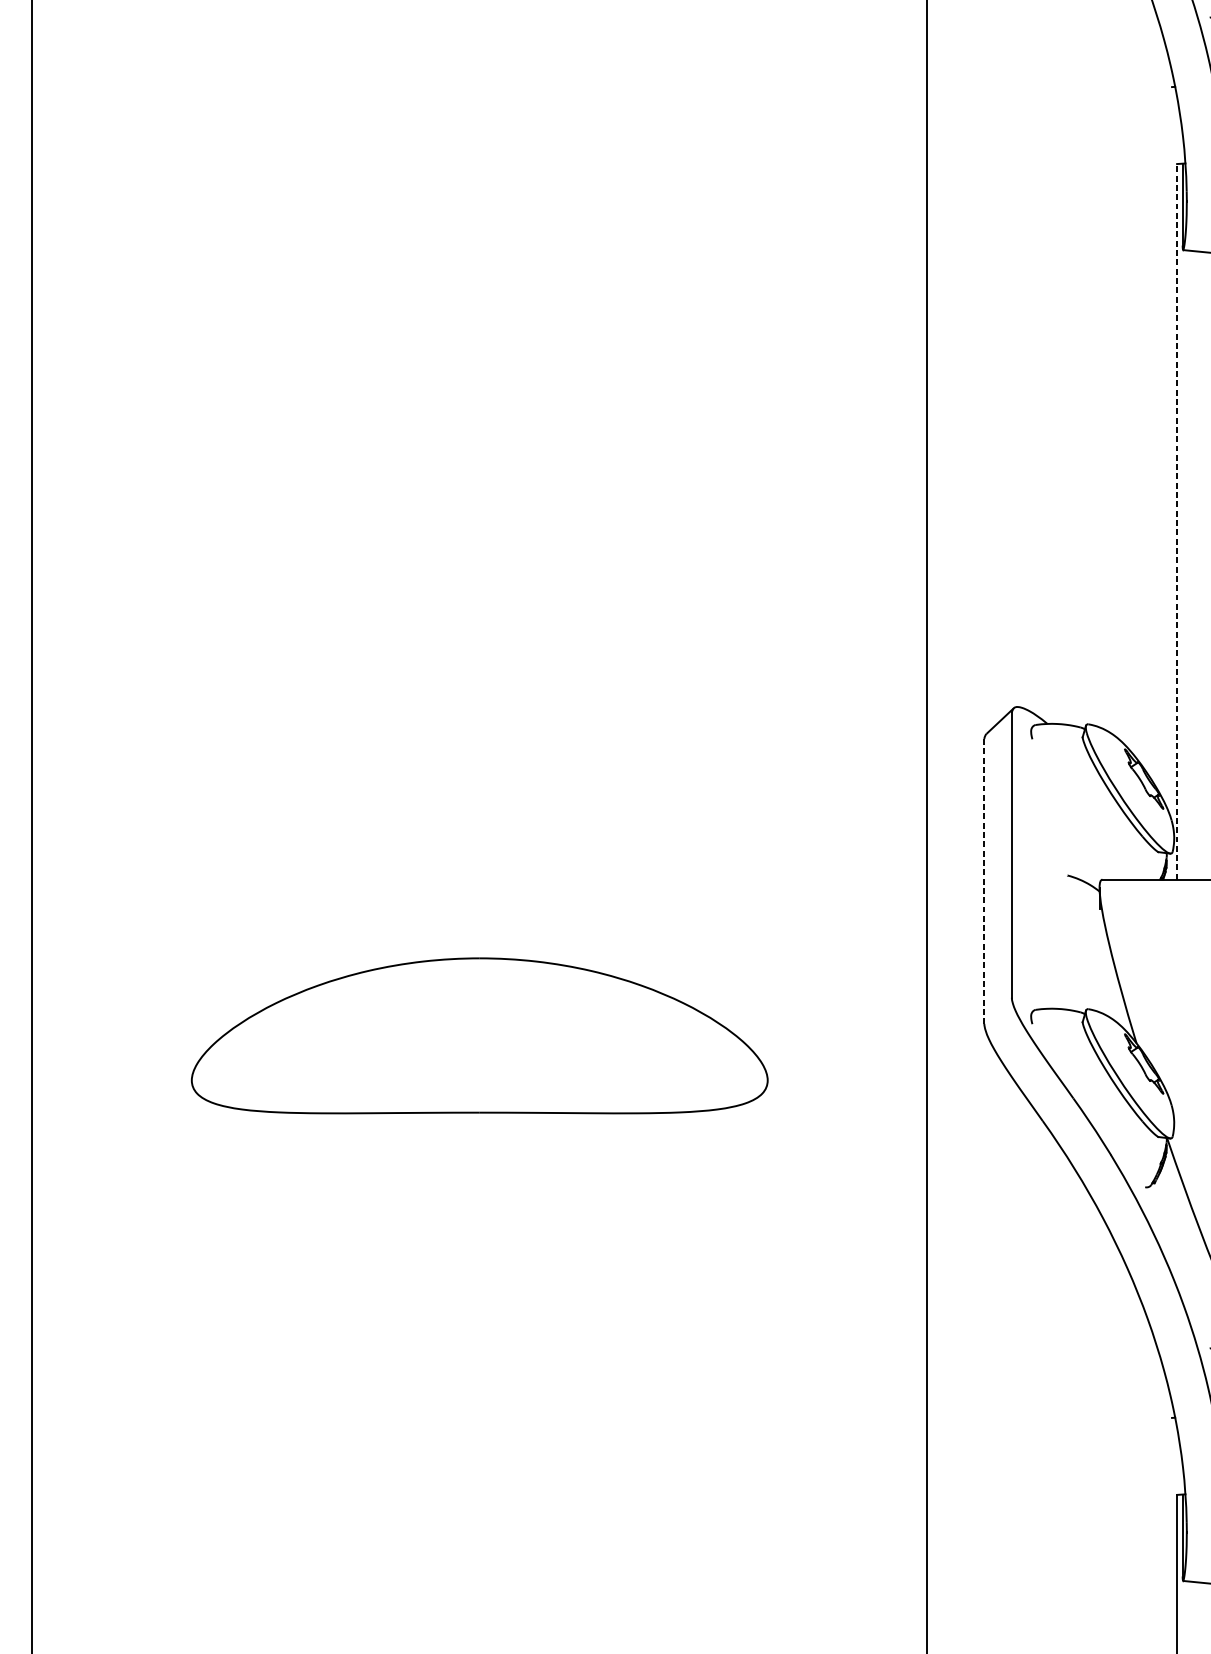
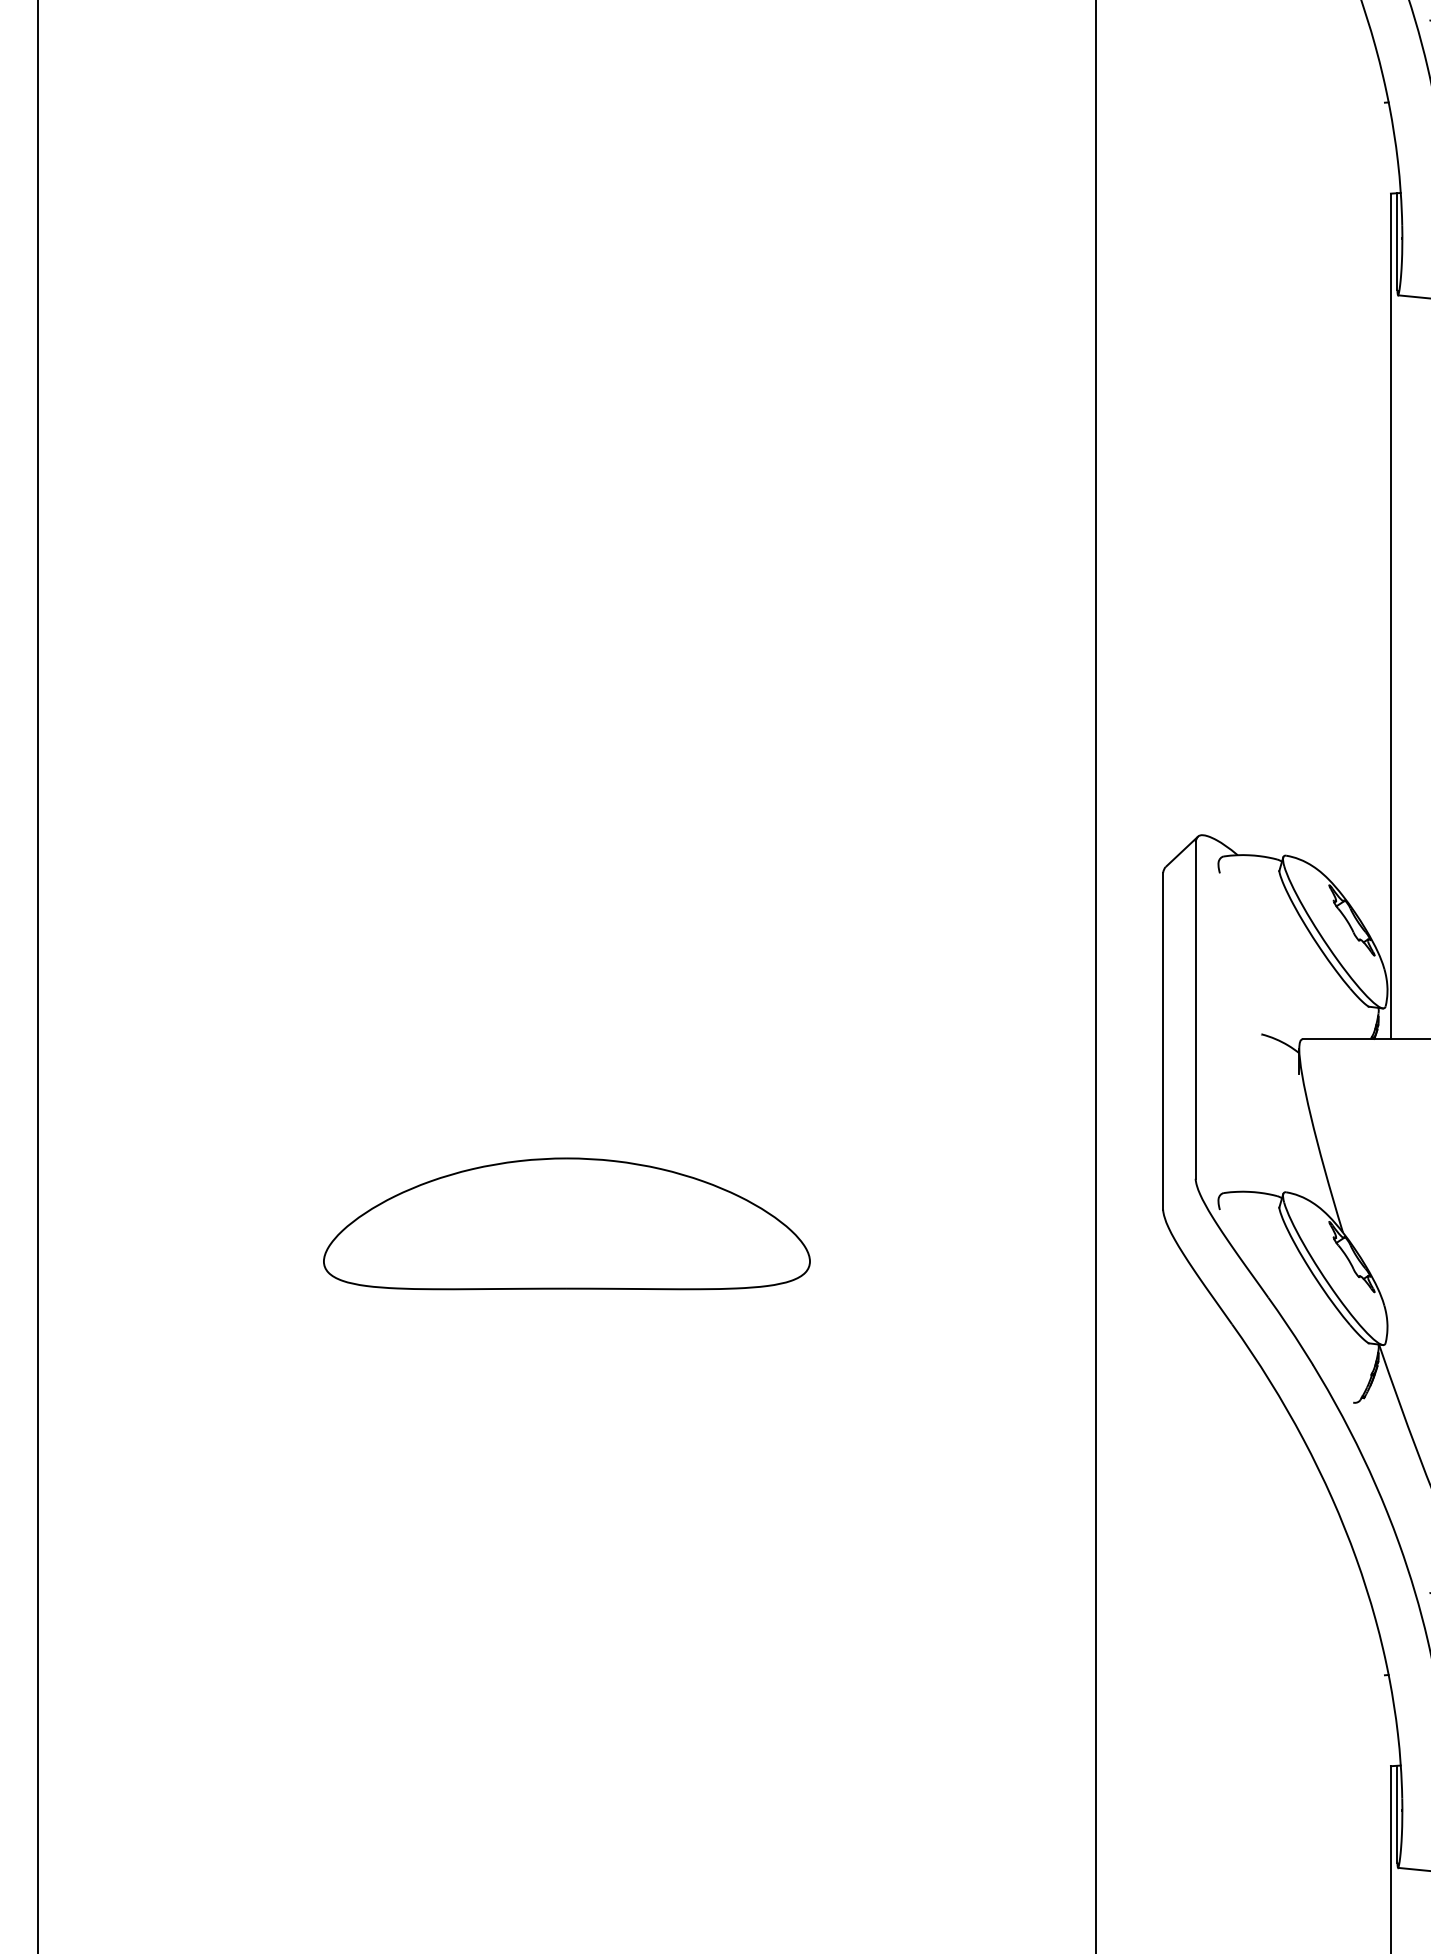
line: (1177, 521) -> (1391, 616), dashed -> solid
line: (984, 881) -> (1163, 1041), dashed -> solid
part: (479, 1035) -> (566, 1223), size x0.71

